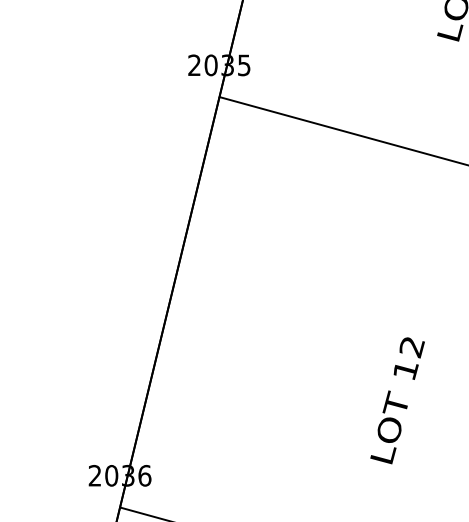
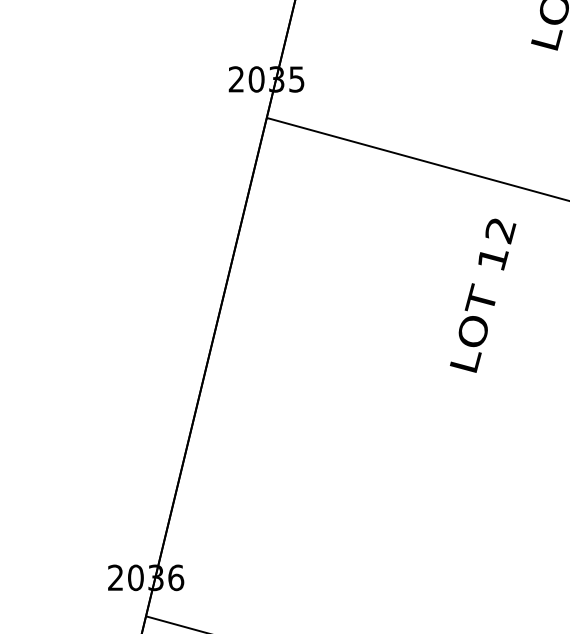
text: (397, 400) -> (483, 295), moved

